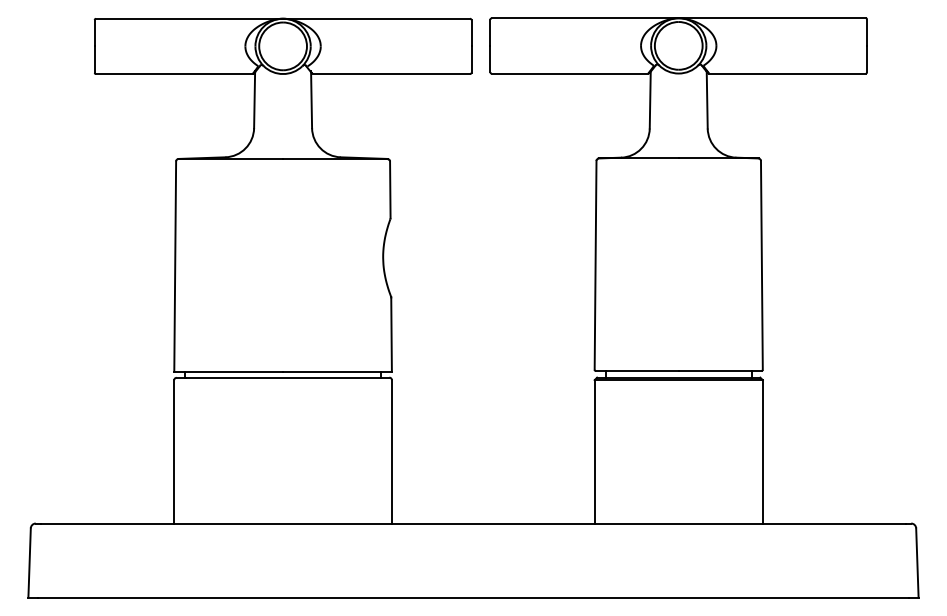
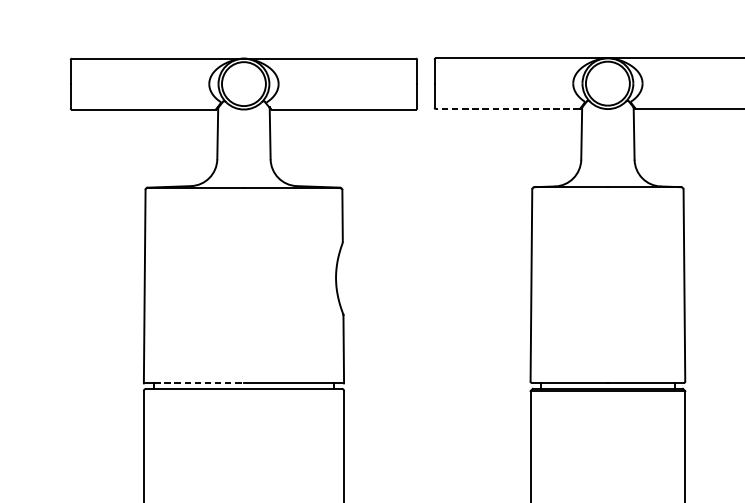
line: (569, 73) -> (507, 109), solid -> dashed
line: (234, 371) -> (199, 383), solid -> dashed

